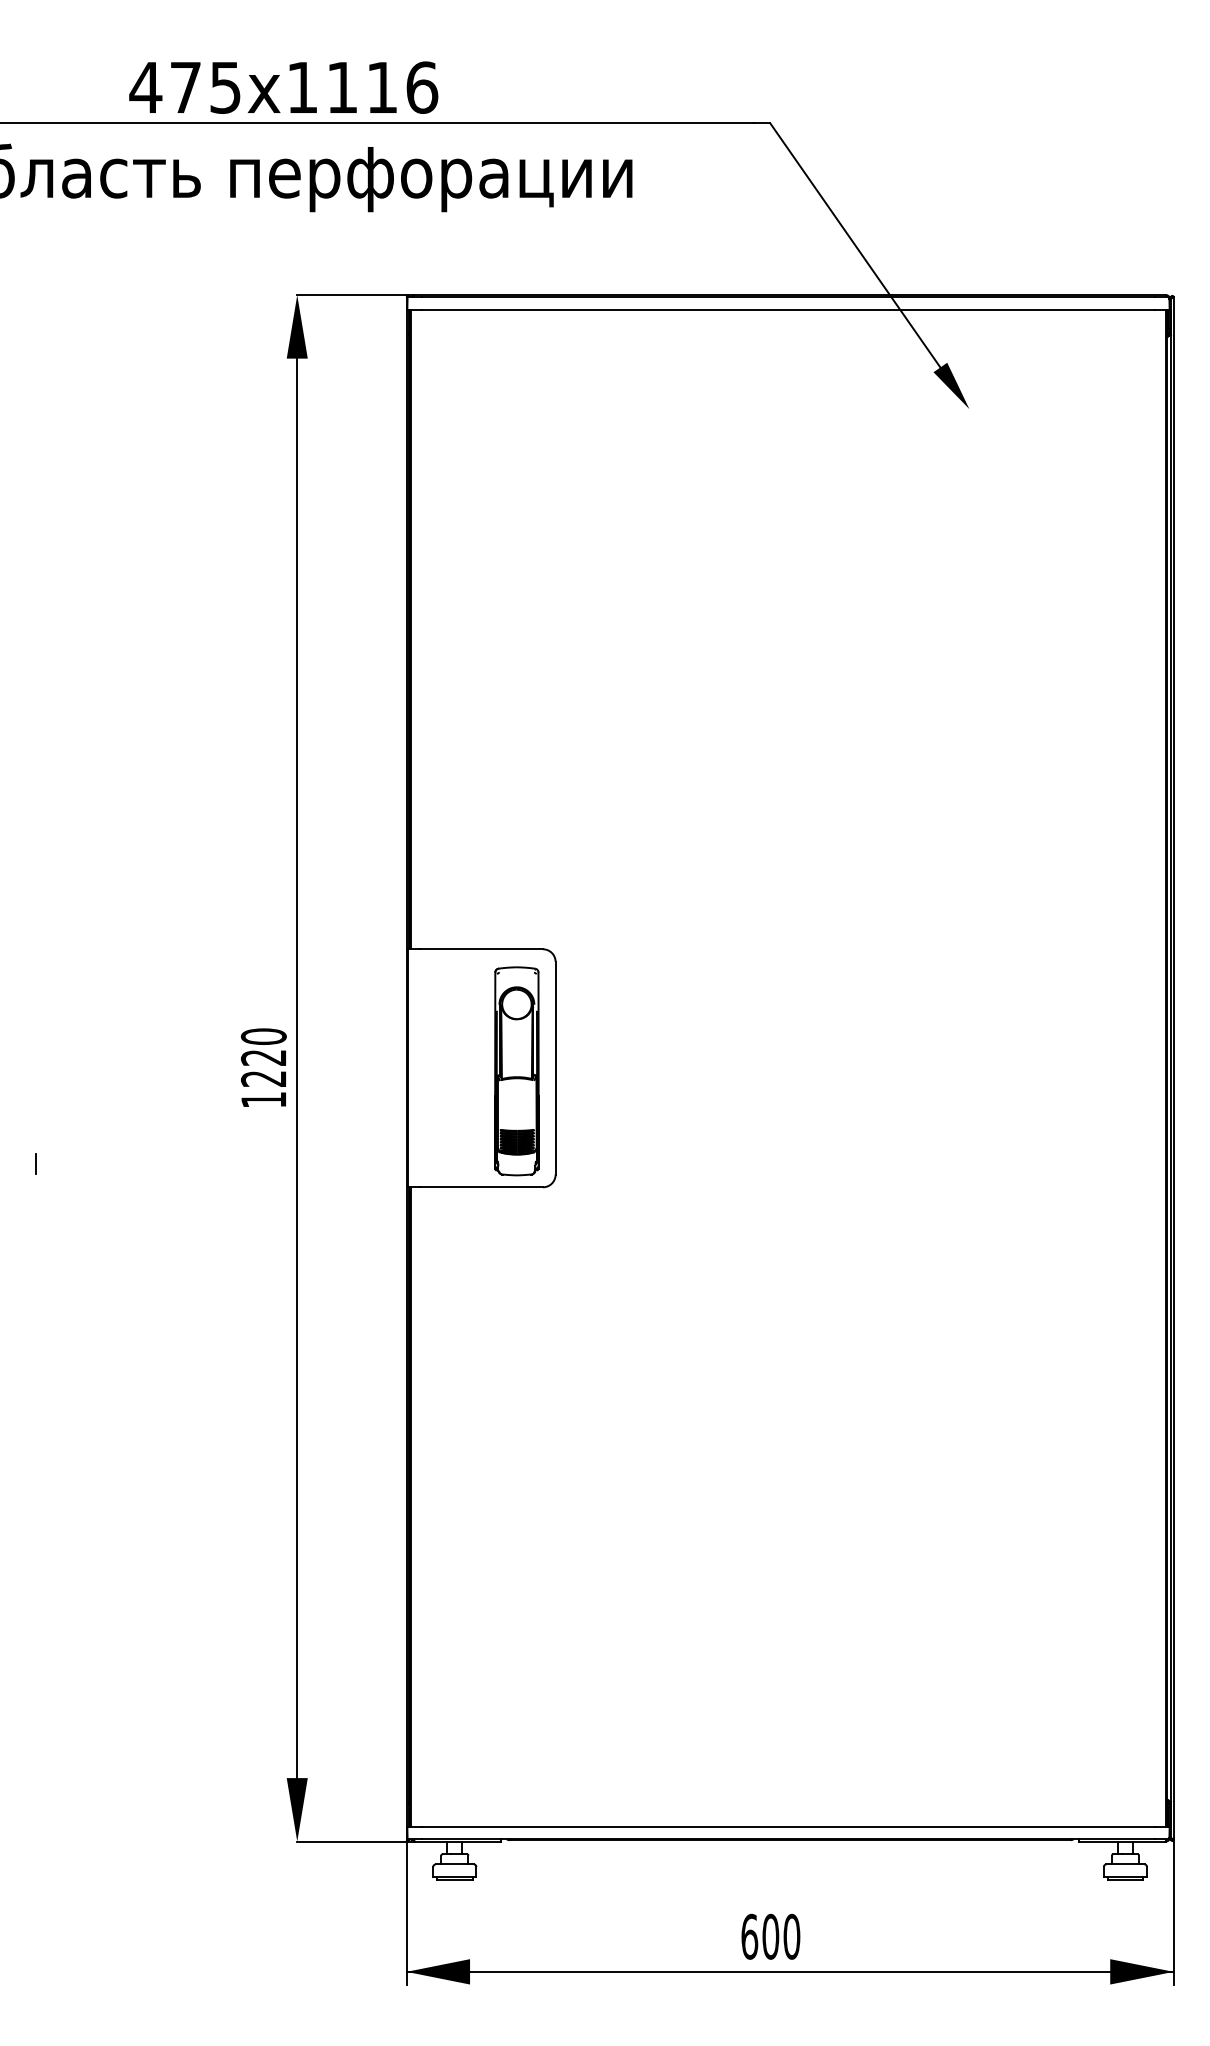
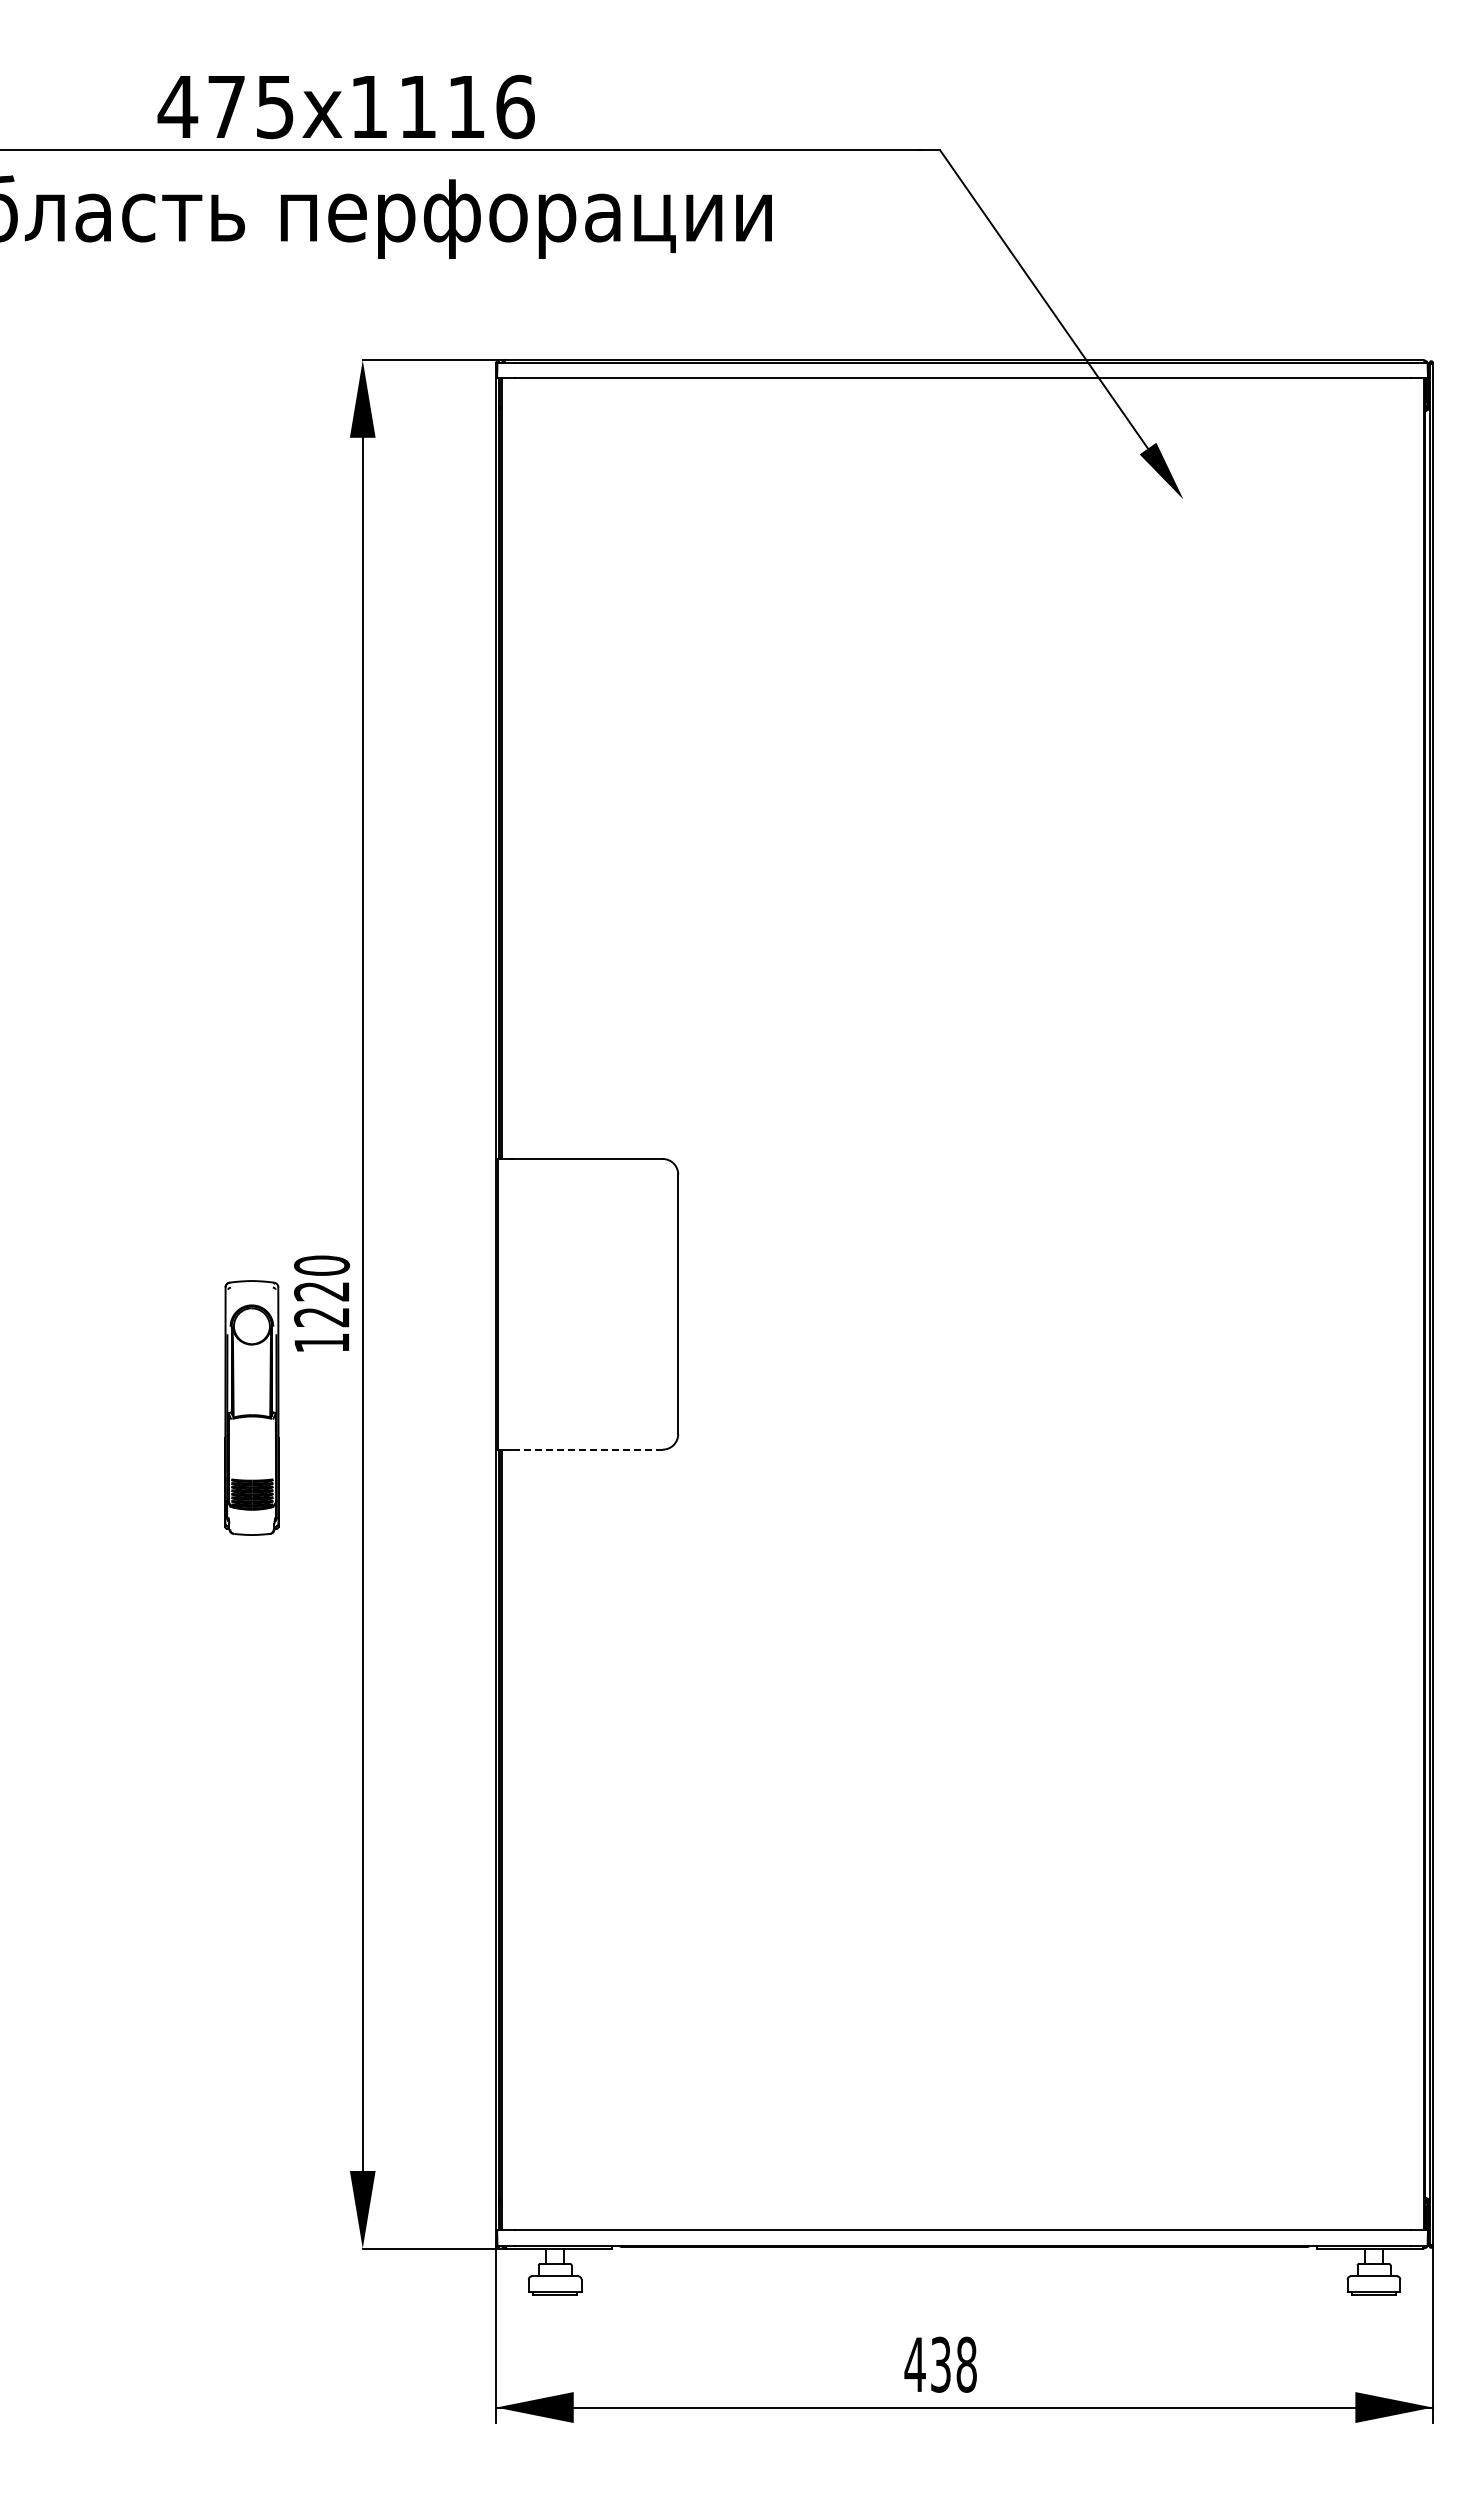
part: (516, 1070) -> (251, 1407), moved
line: (36, 1164) -> (44, 1421), removed
line: (481, 1187) -> (587, 1449), solid -> dashed
text: (770, 1936) -> (940, 2364), 600 -> 438

